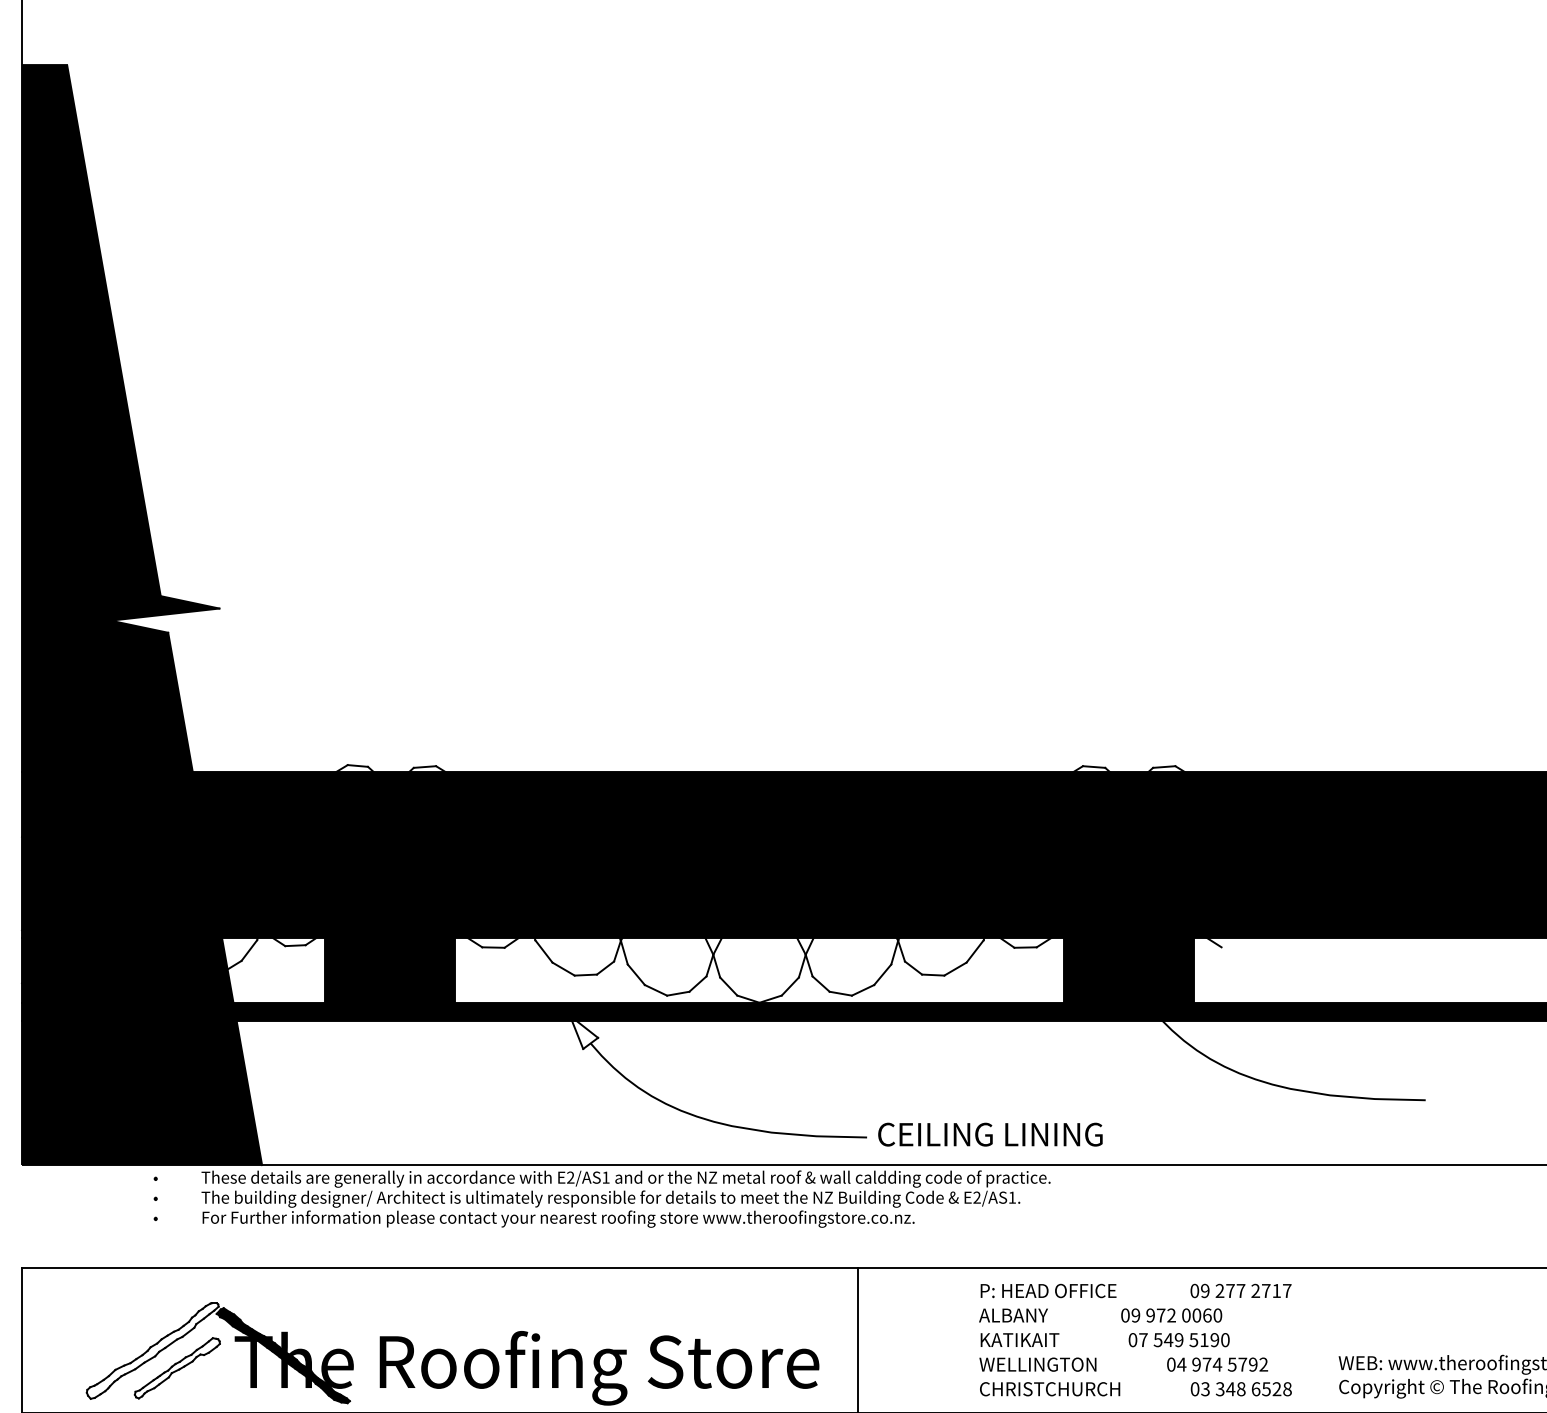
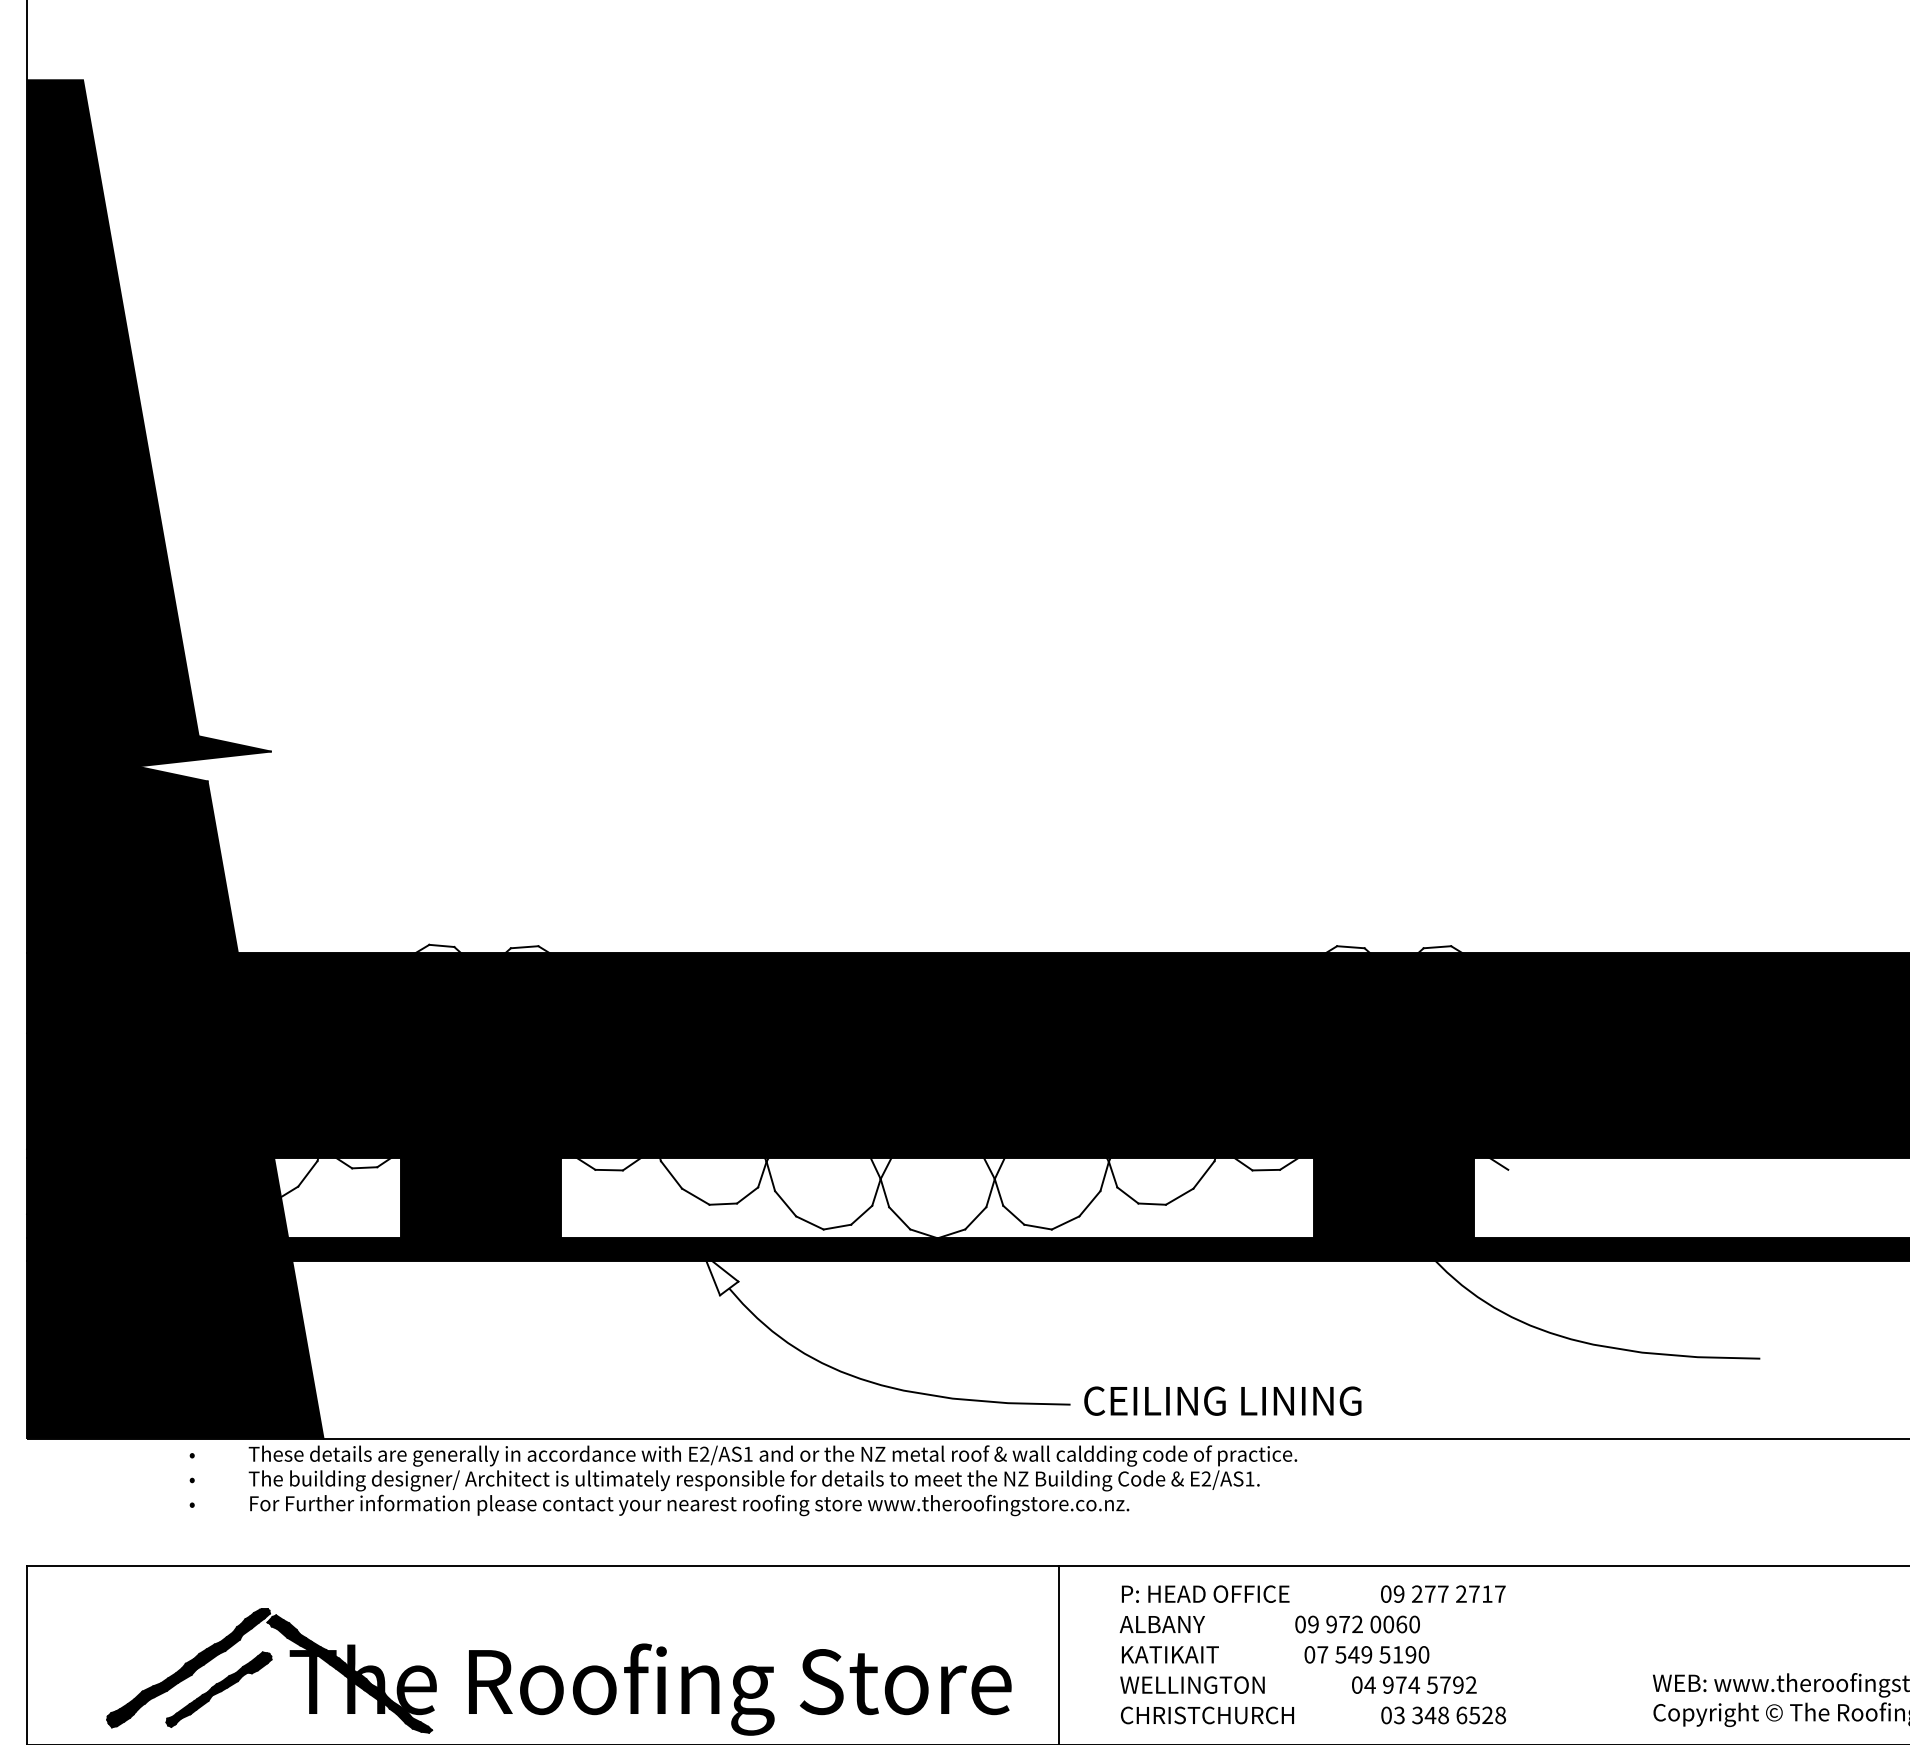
text: (1135, 1339) -> (1312, 1654), moved
fill: (152, 1351) -> (188, 1668), added
fill: (177, 1368) -> (218, 1689), added

